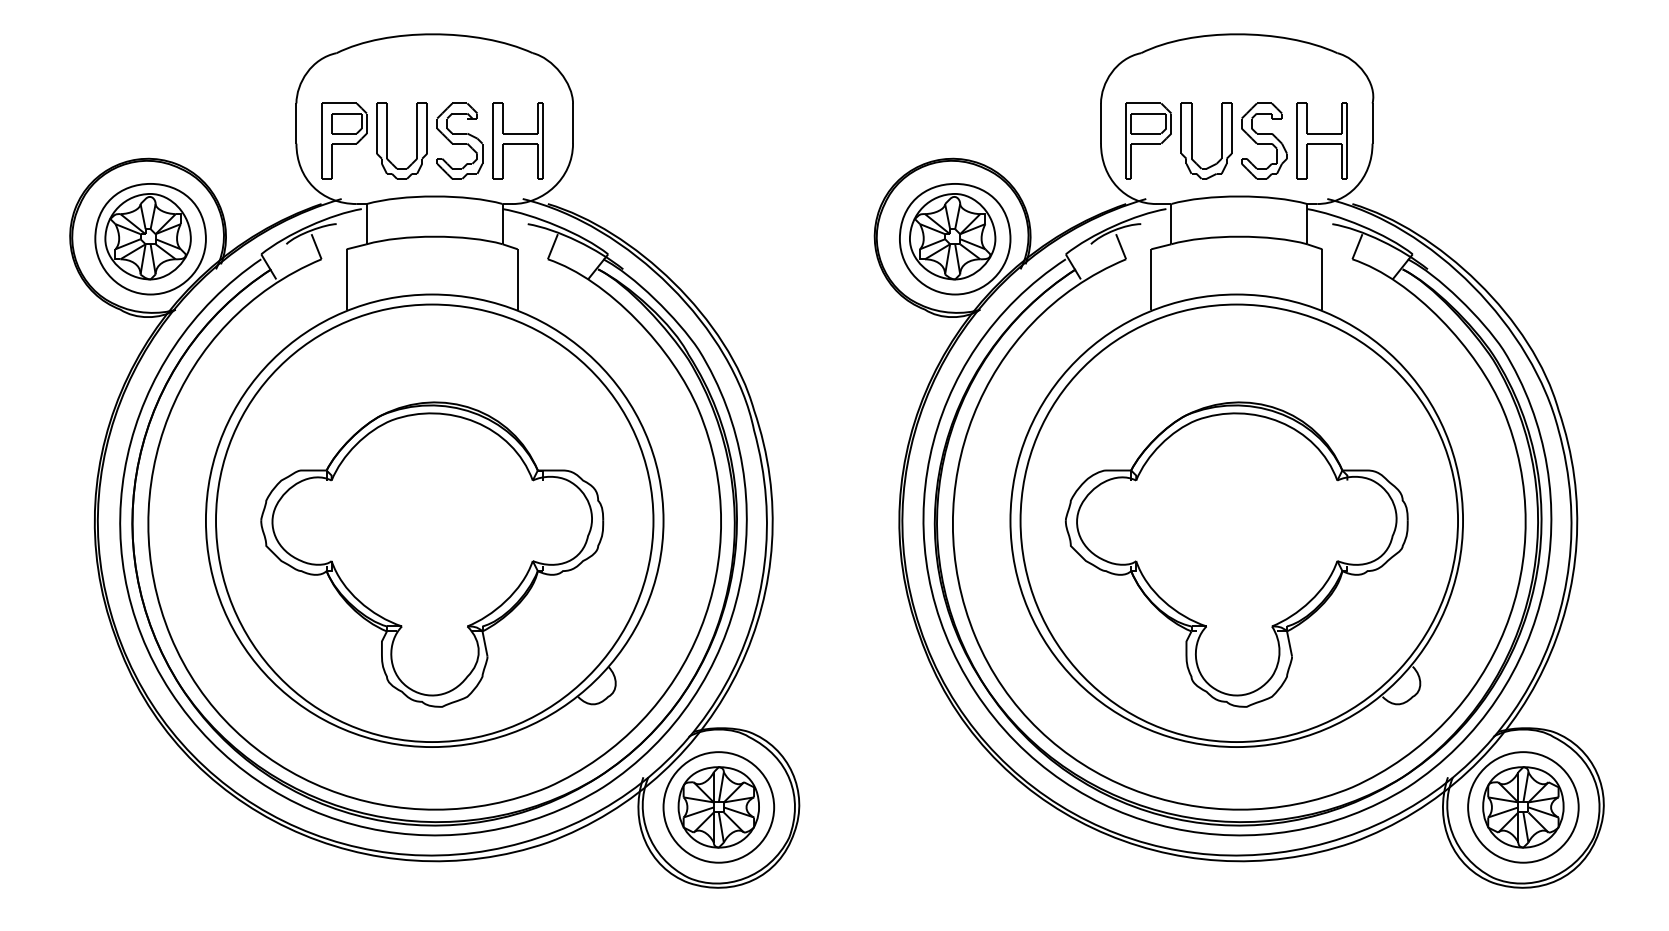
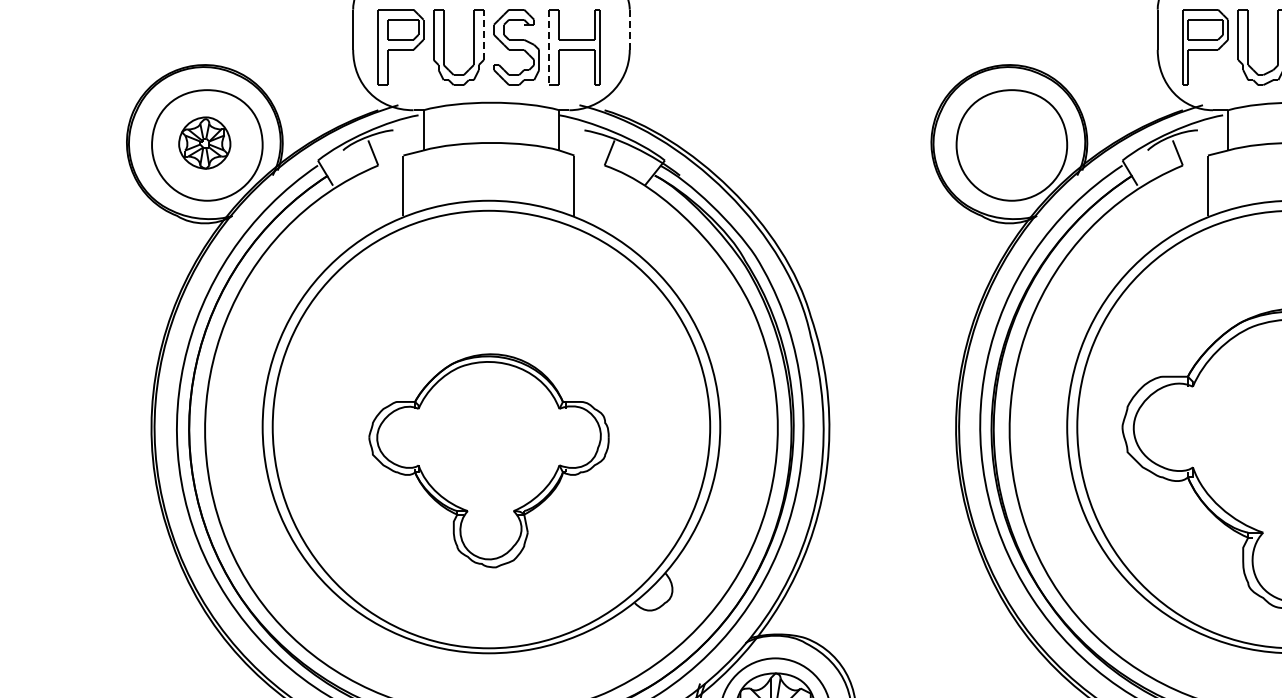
line: (573, 123) -> (630, 29), solid -> dashed
line: (427, 128) -> (484, 34), solid -> dashed
line: (492, 141) -> (549, 47), solid -> dashed
part: (147, 236) -> (204, 142), size x0.6
part: (952, 236) -> (1009, 142), removed
part: (432, 554) -> (489, 460), size x0.7

